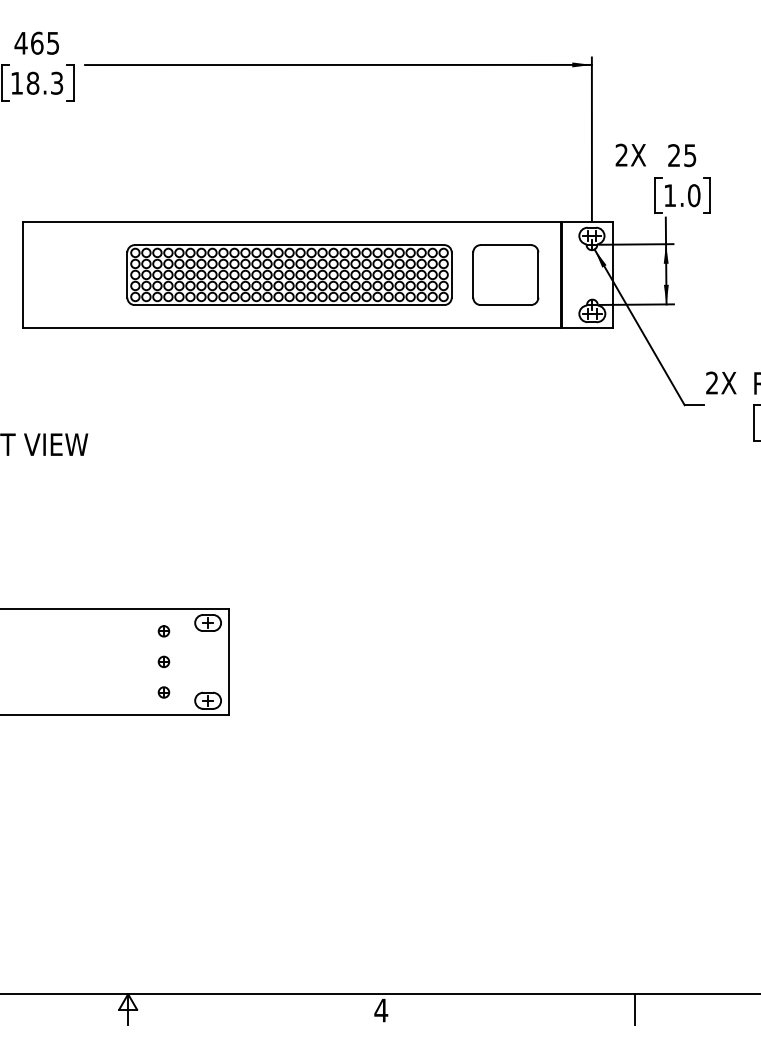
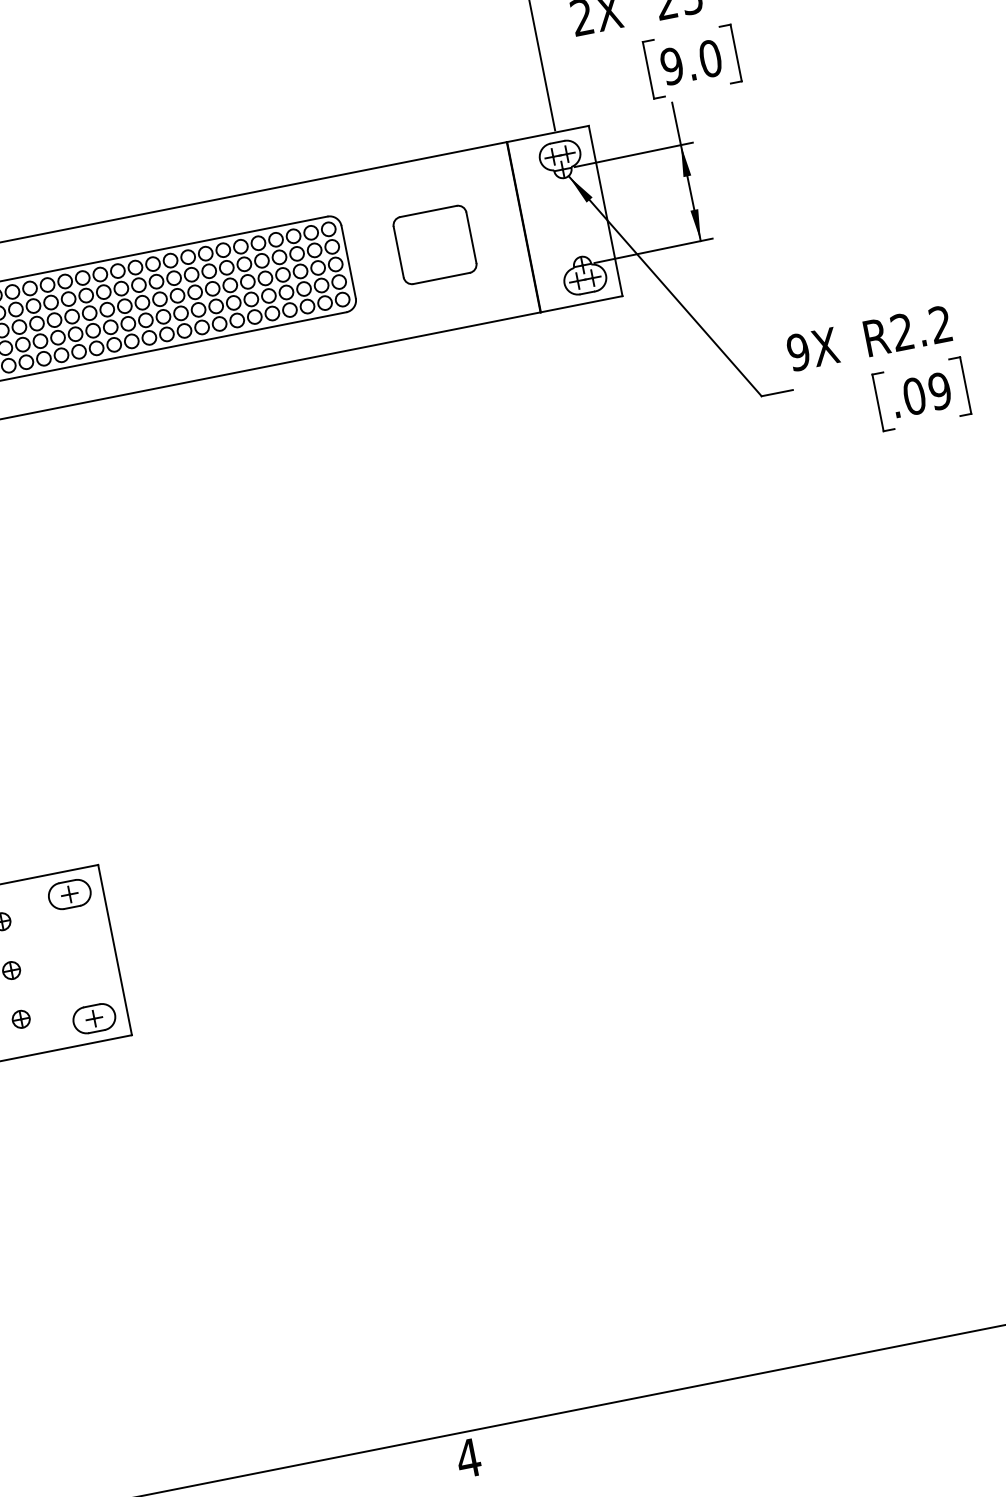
text: (669, 195) -> (671, 66), 1.0 -> 9.0
part: (505, 274) -> (434, 244), size x0.7
text: (711, 382) -> (797, 351), 2X -> 9X
line: (634, 1009) -> (872, 1376), removed

